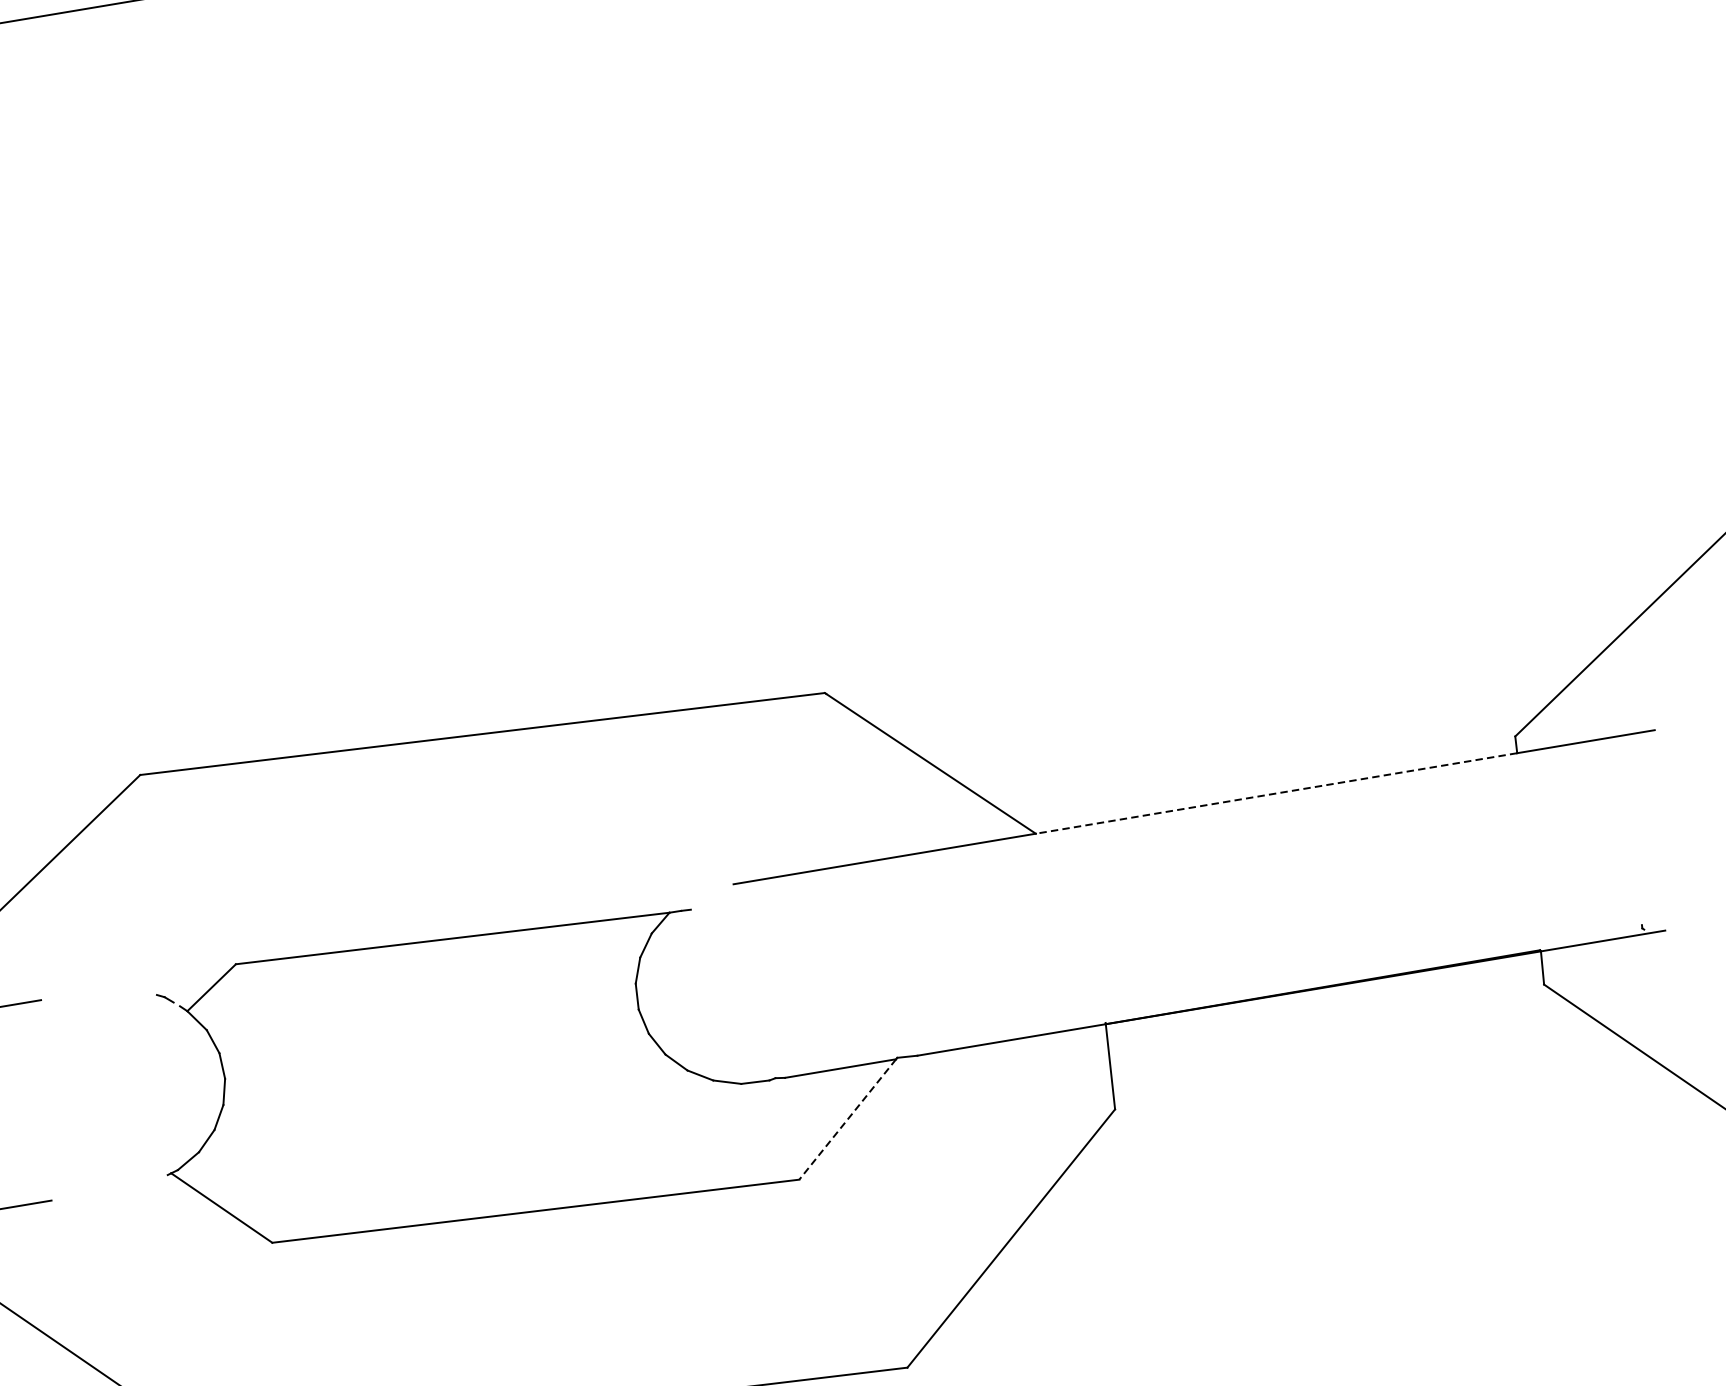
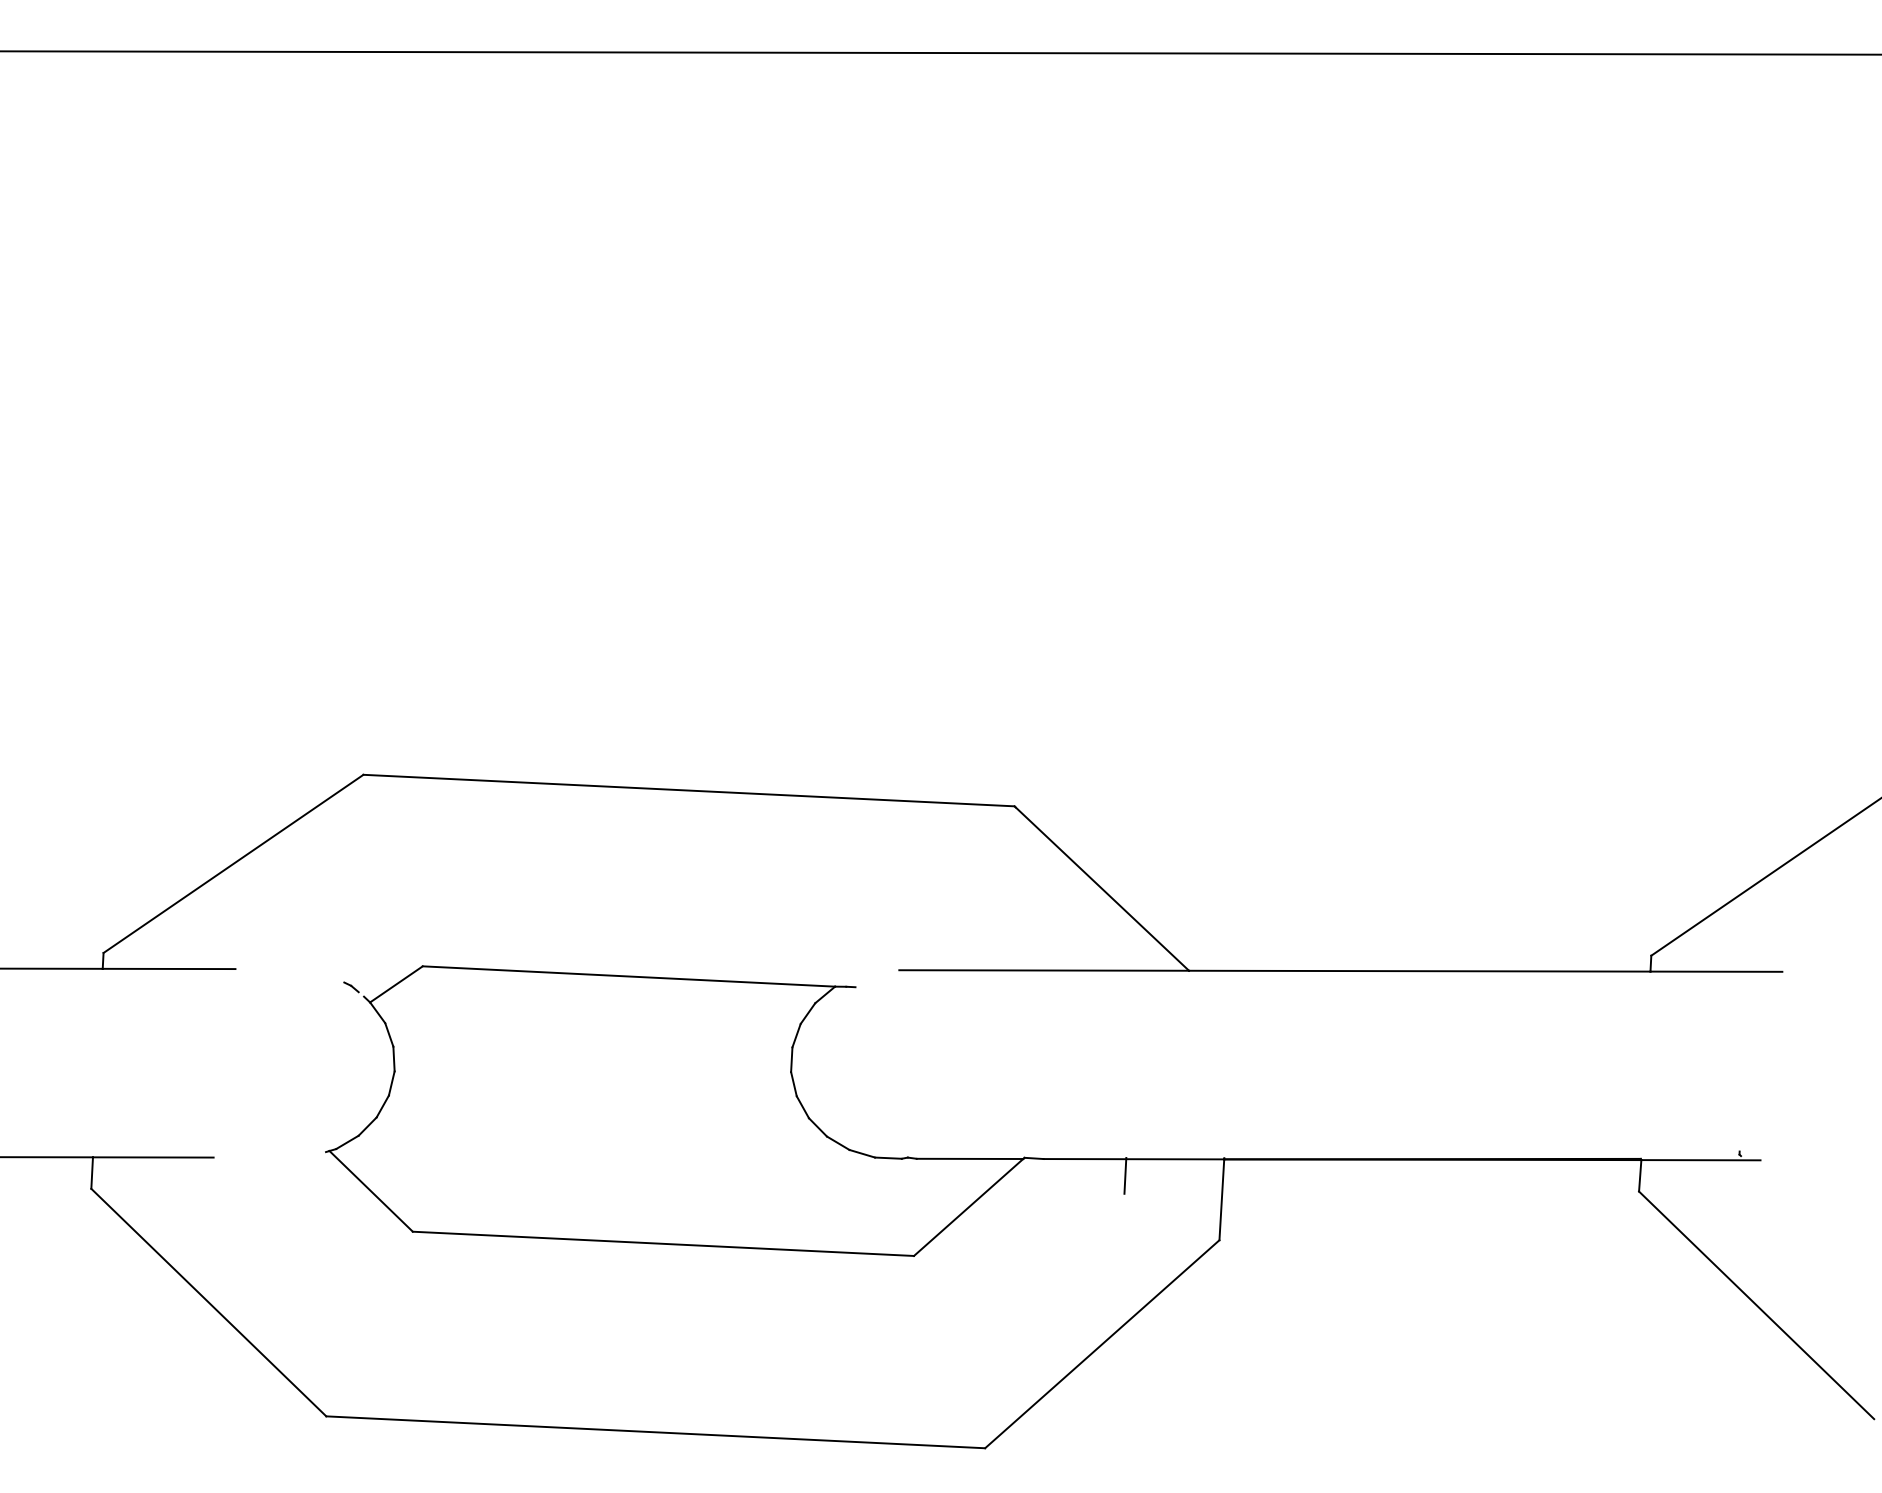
line: (1276, 793) -> (1419, 971), dashed -> solid
line: (1005, 1058) -> (1125, 1175), added
line: (847, 1119) -> (968, 1207), dashed -> solid

